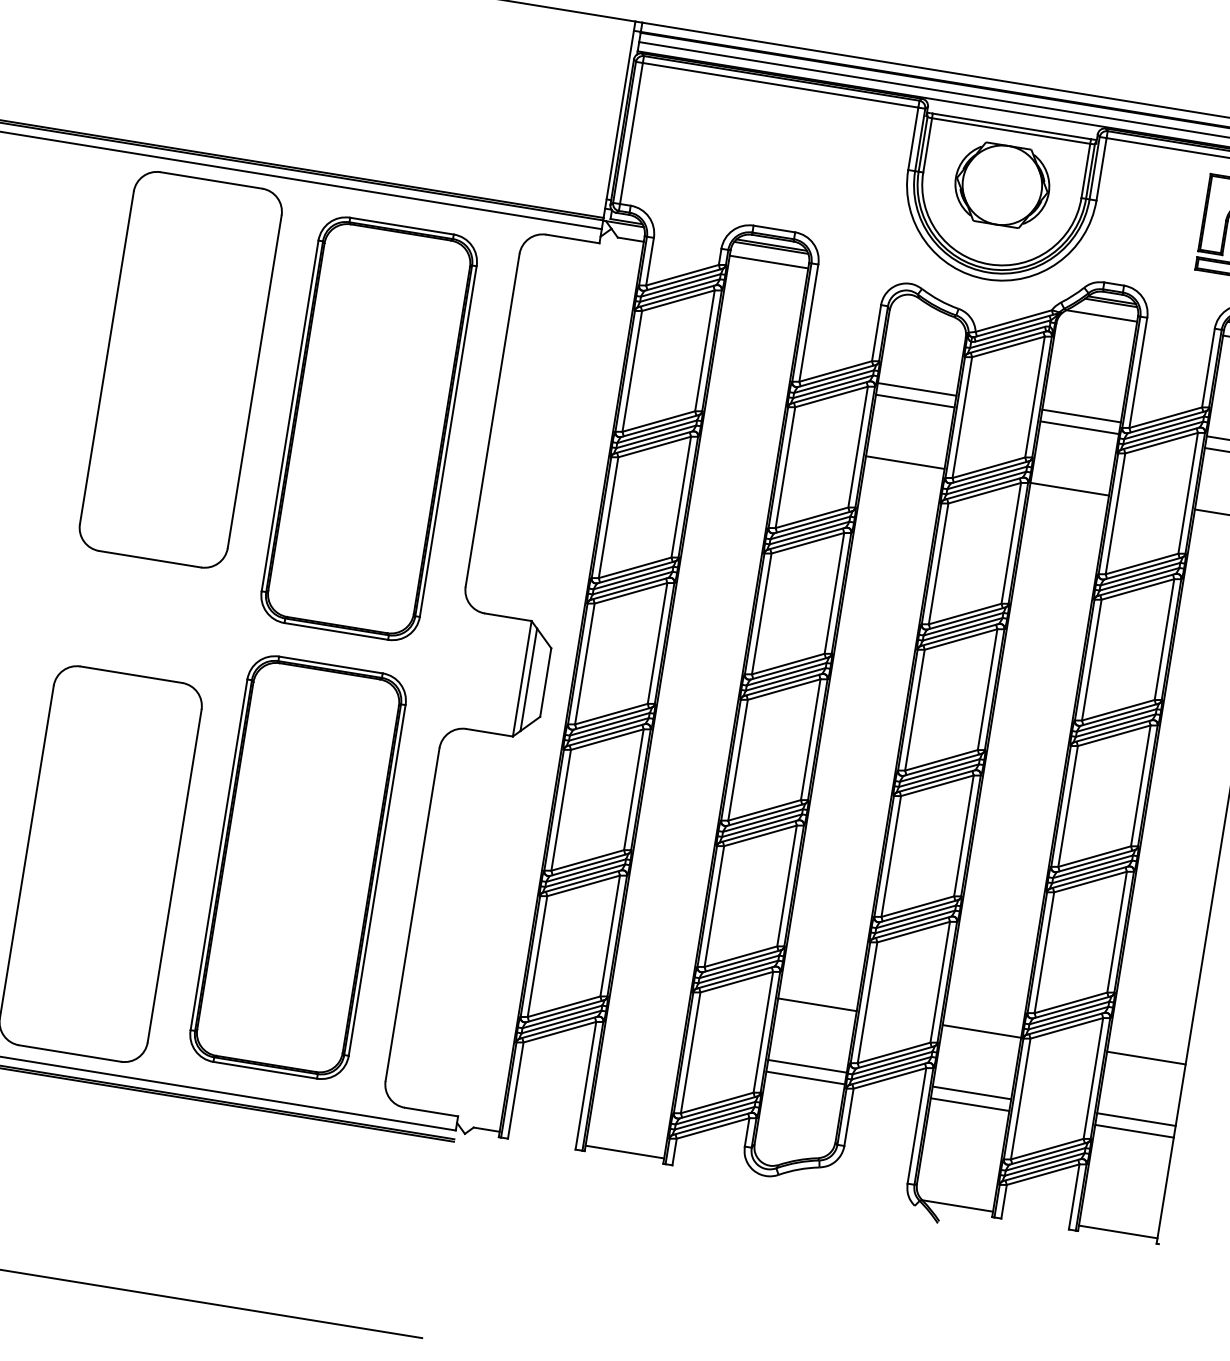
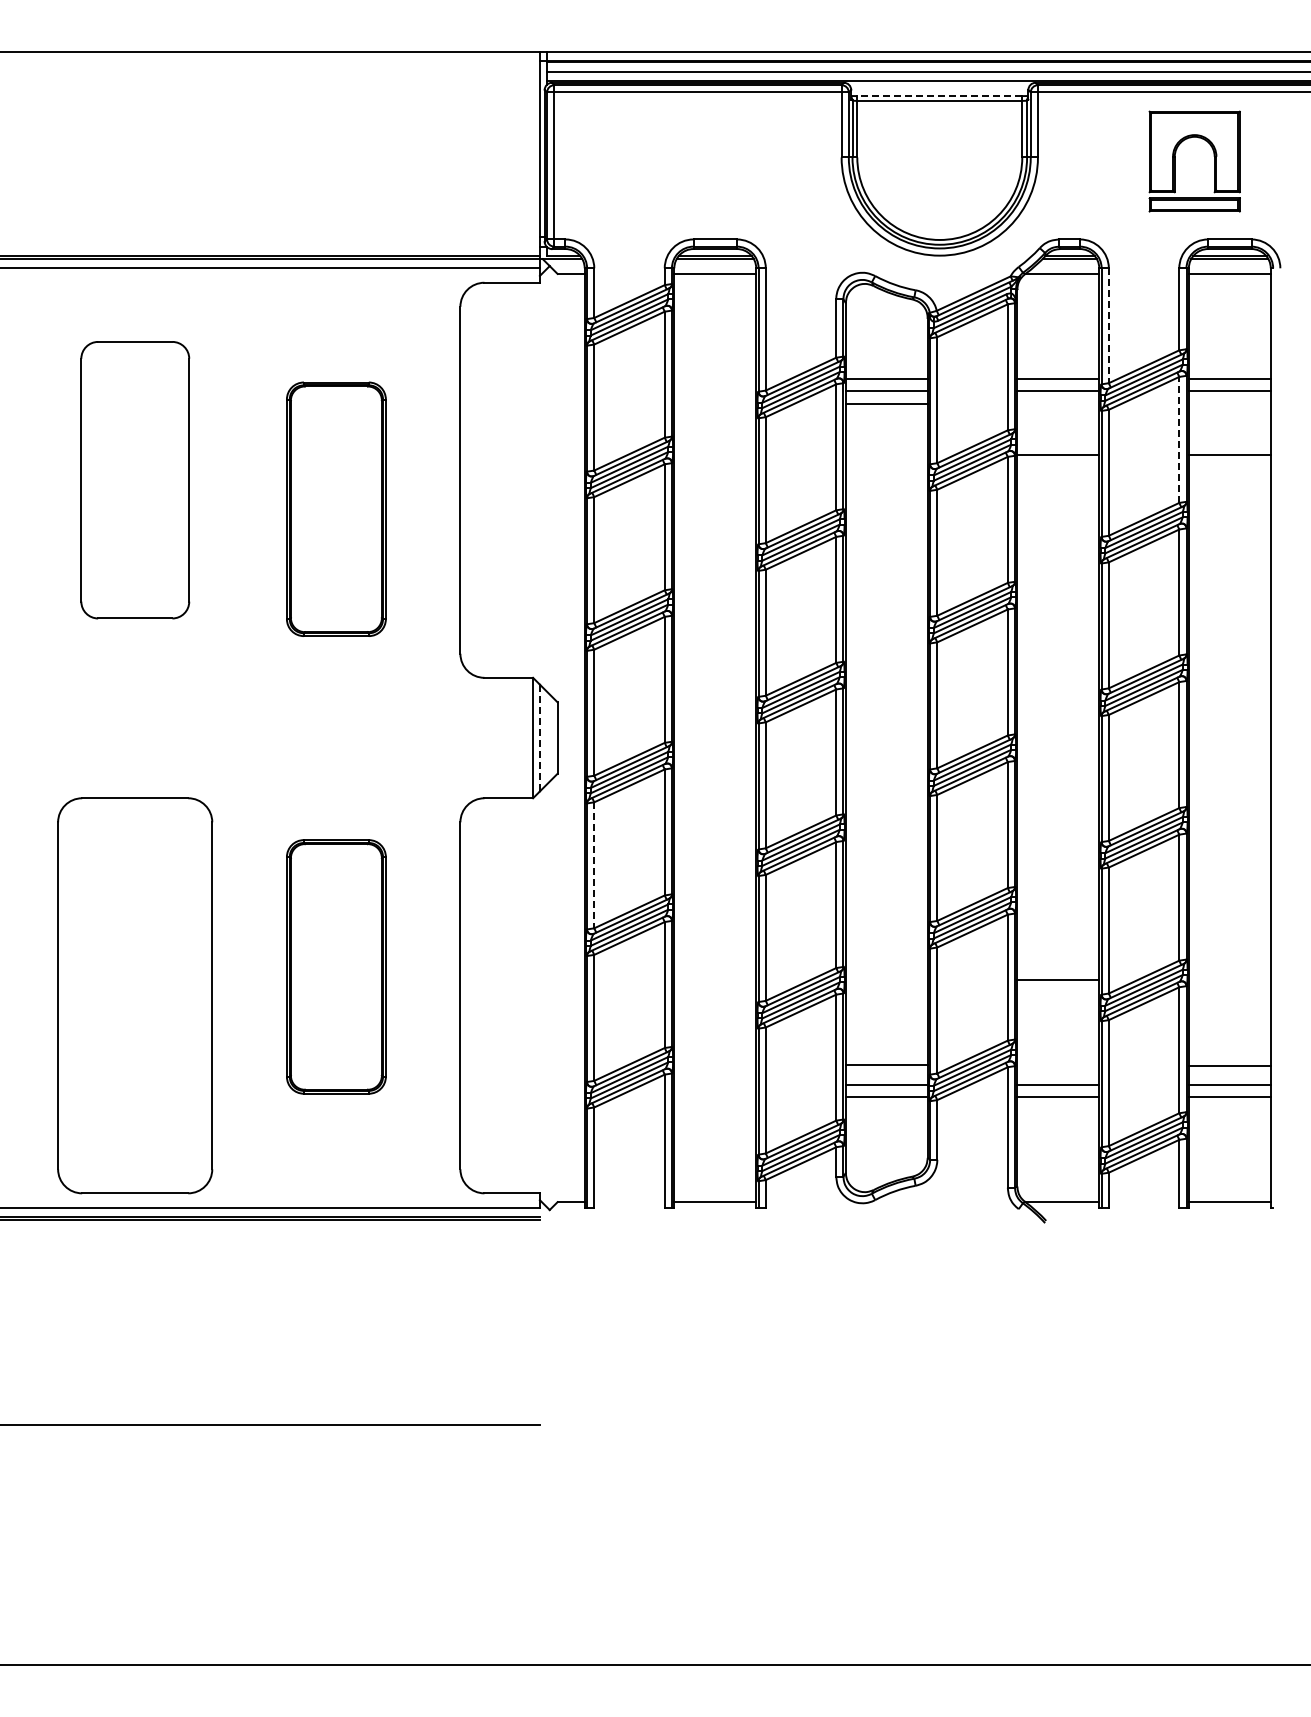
line: (1011, 126) -> (939, 96), solid -> dashed
part: (1002, 185) -> (939, 157), removed
part: (181, 369) -> (135, 479), size x0.7
line: (1137, 373) -> (1108, 326), solid -> dashed
part: (369, 429) -> (336, 509), size x0.6
line: (905, 462) -> (886, 404), moved
line: (1188, 492) -> (1179, 439), solid -> dashed
line: (528, 680) -> (539, 738), solid -> dashed
line: (561, 810) -> (594, 865), solid -> dashed
part: (298, 867) -> (336, 966), size x0.6
line: (817, 1004) -> (886, 1064), moved
line: (982, 1031) -> (1058, 979), moved
line: (1146, 1057) -> (1229, 1065), moved

